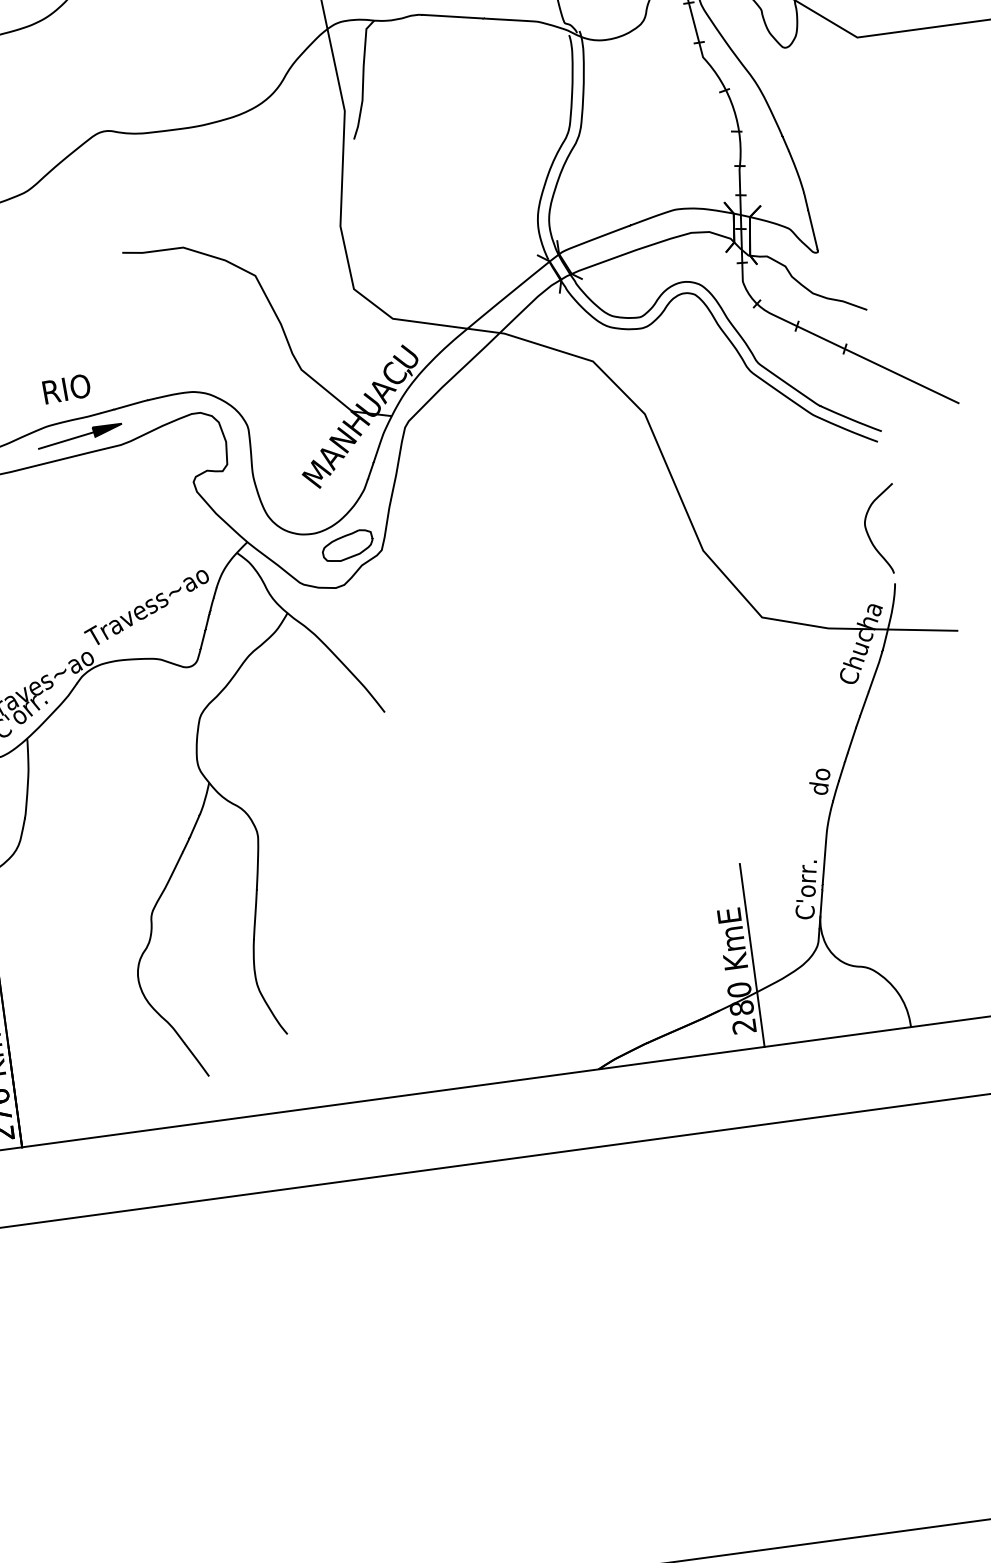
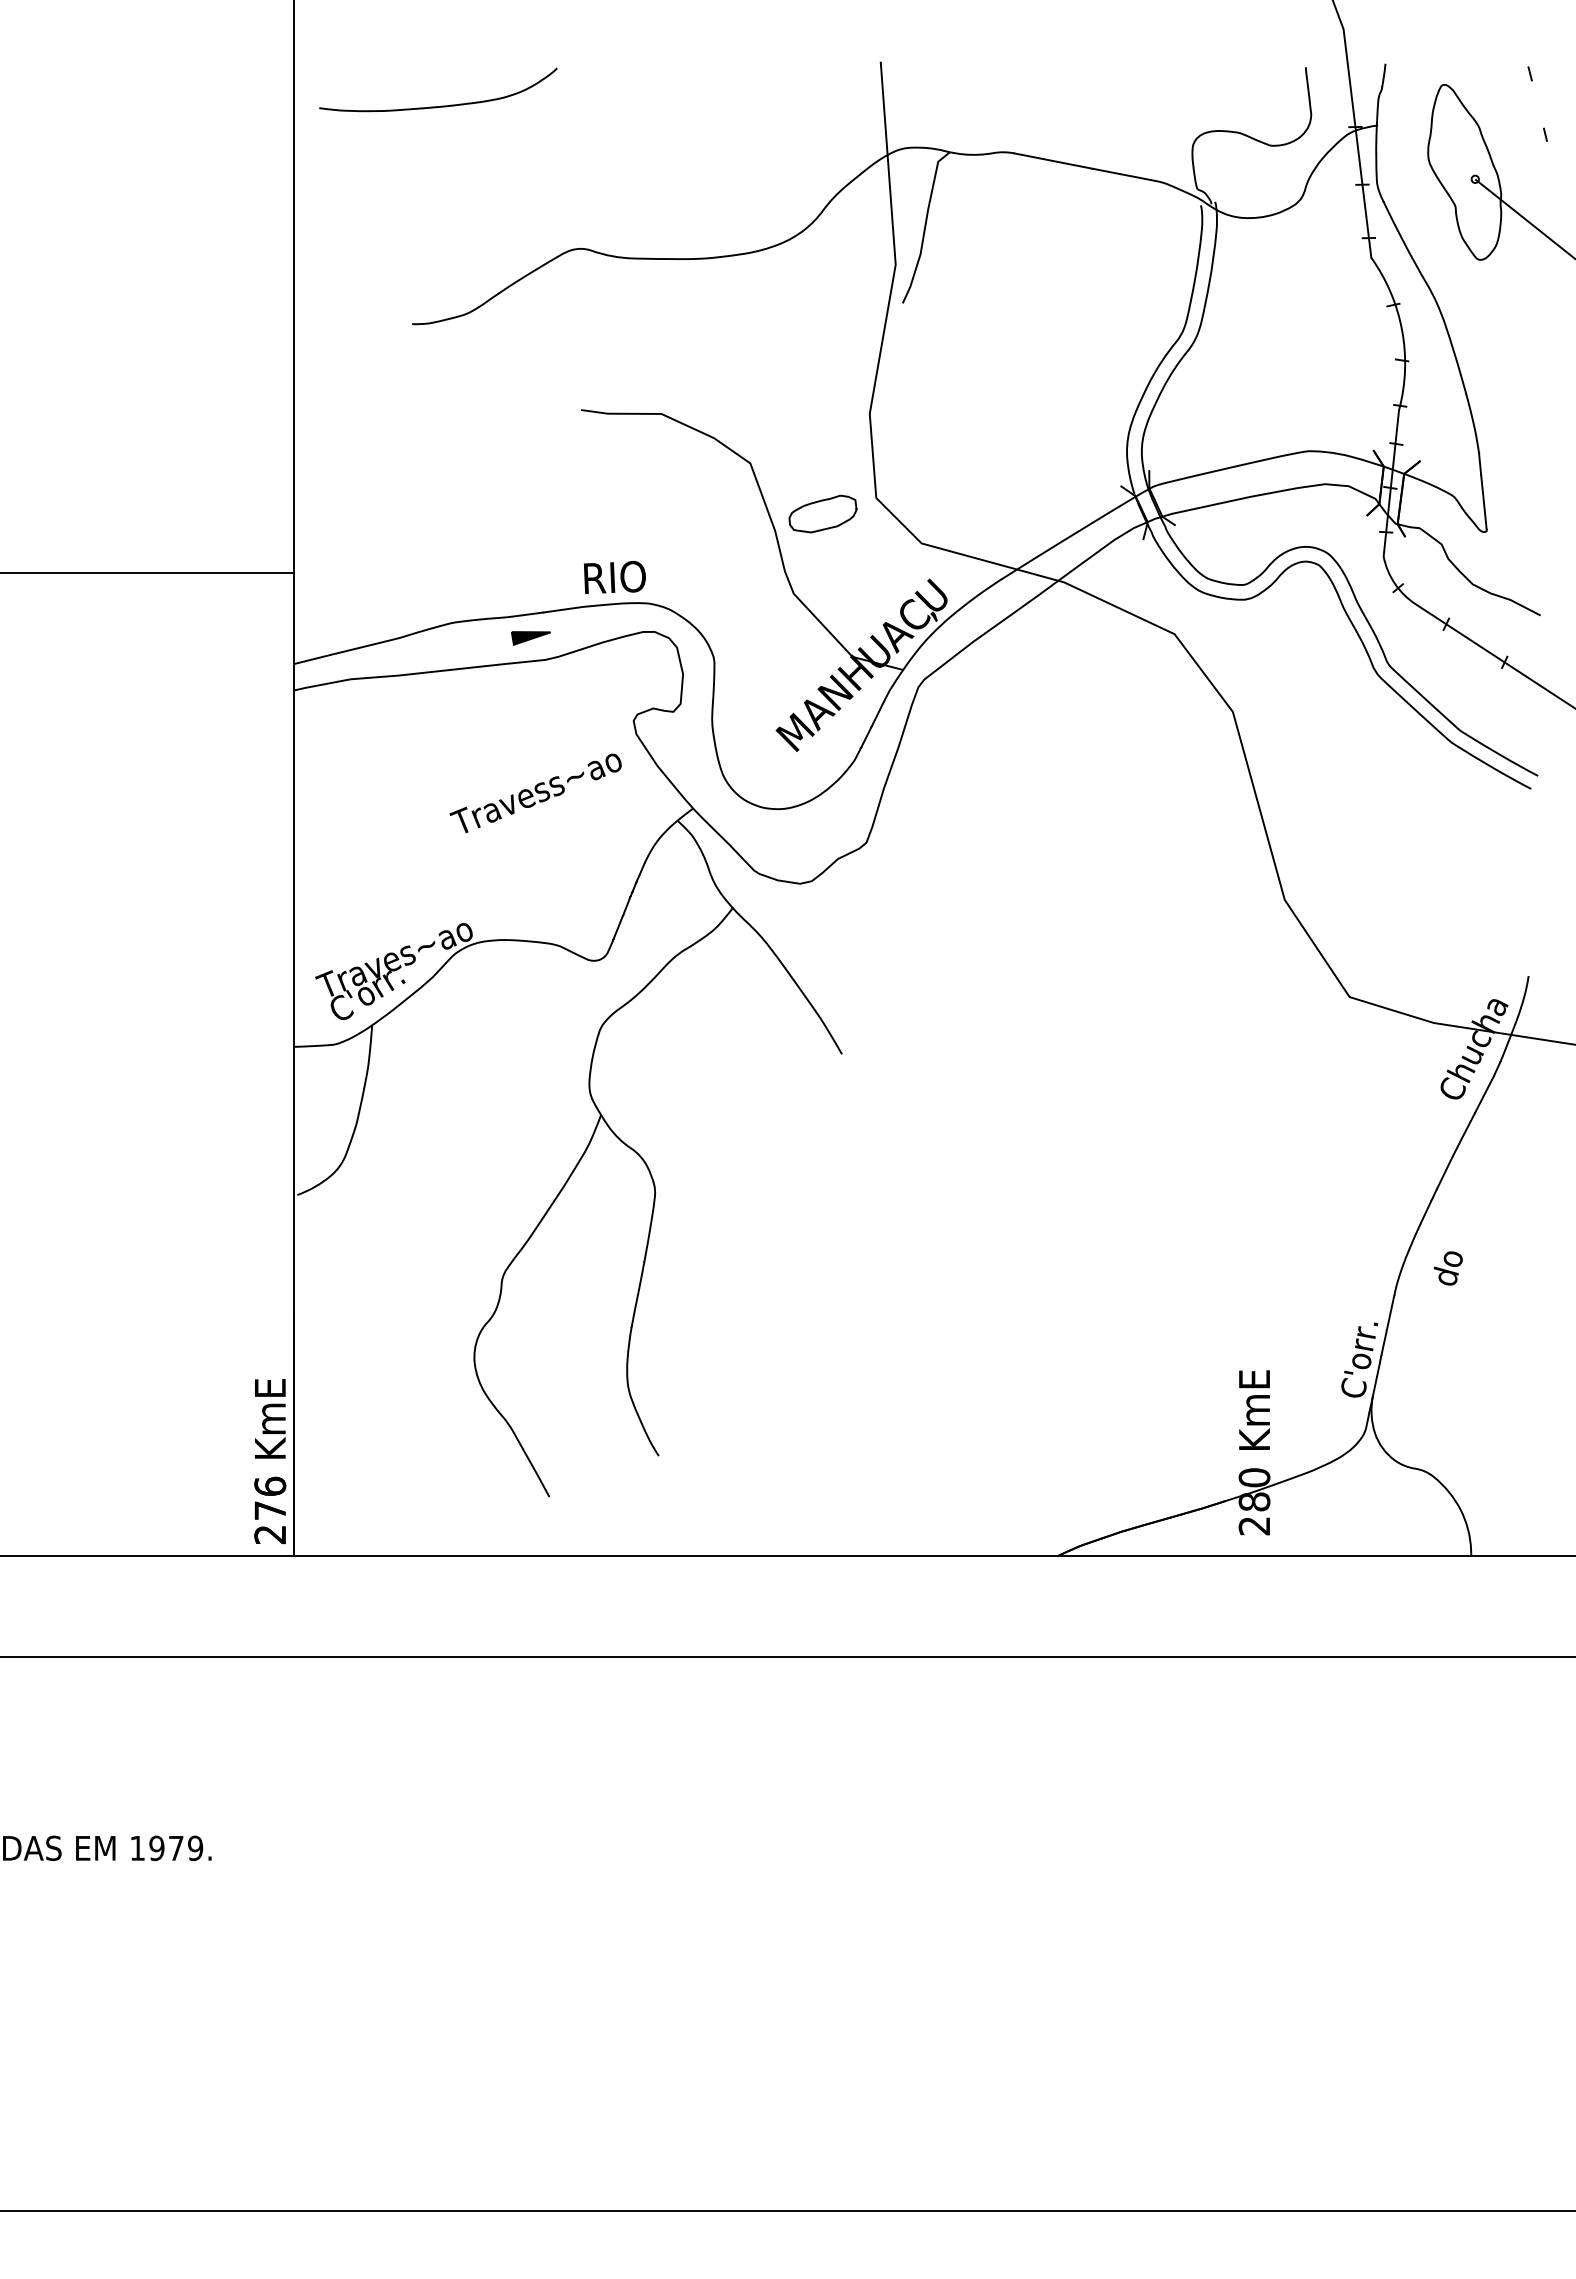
text: (66, 389) -> (614, 577), moved
line: (66, 440) -> (475, 644), removed
curve: (869, 535) -> (1503, 909), removed
part: (347, 545) -> (822, 513), moved
text: (146, 608) -> (535, 793), moved
text: (819, 782) -> (1447, 1268), moved
line: (752, 954) -> (1277, 1434), removed

